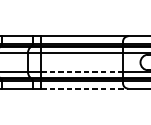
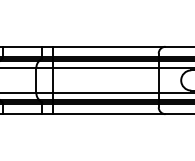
line: (82, 71) -> (106, 92), dashed -> solid
line: (84, 88) -> (109, 114), dashed -> solid

